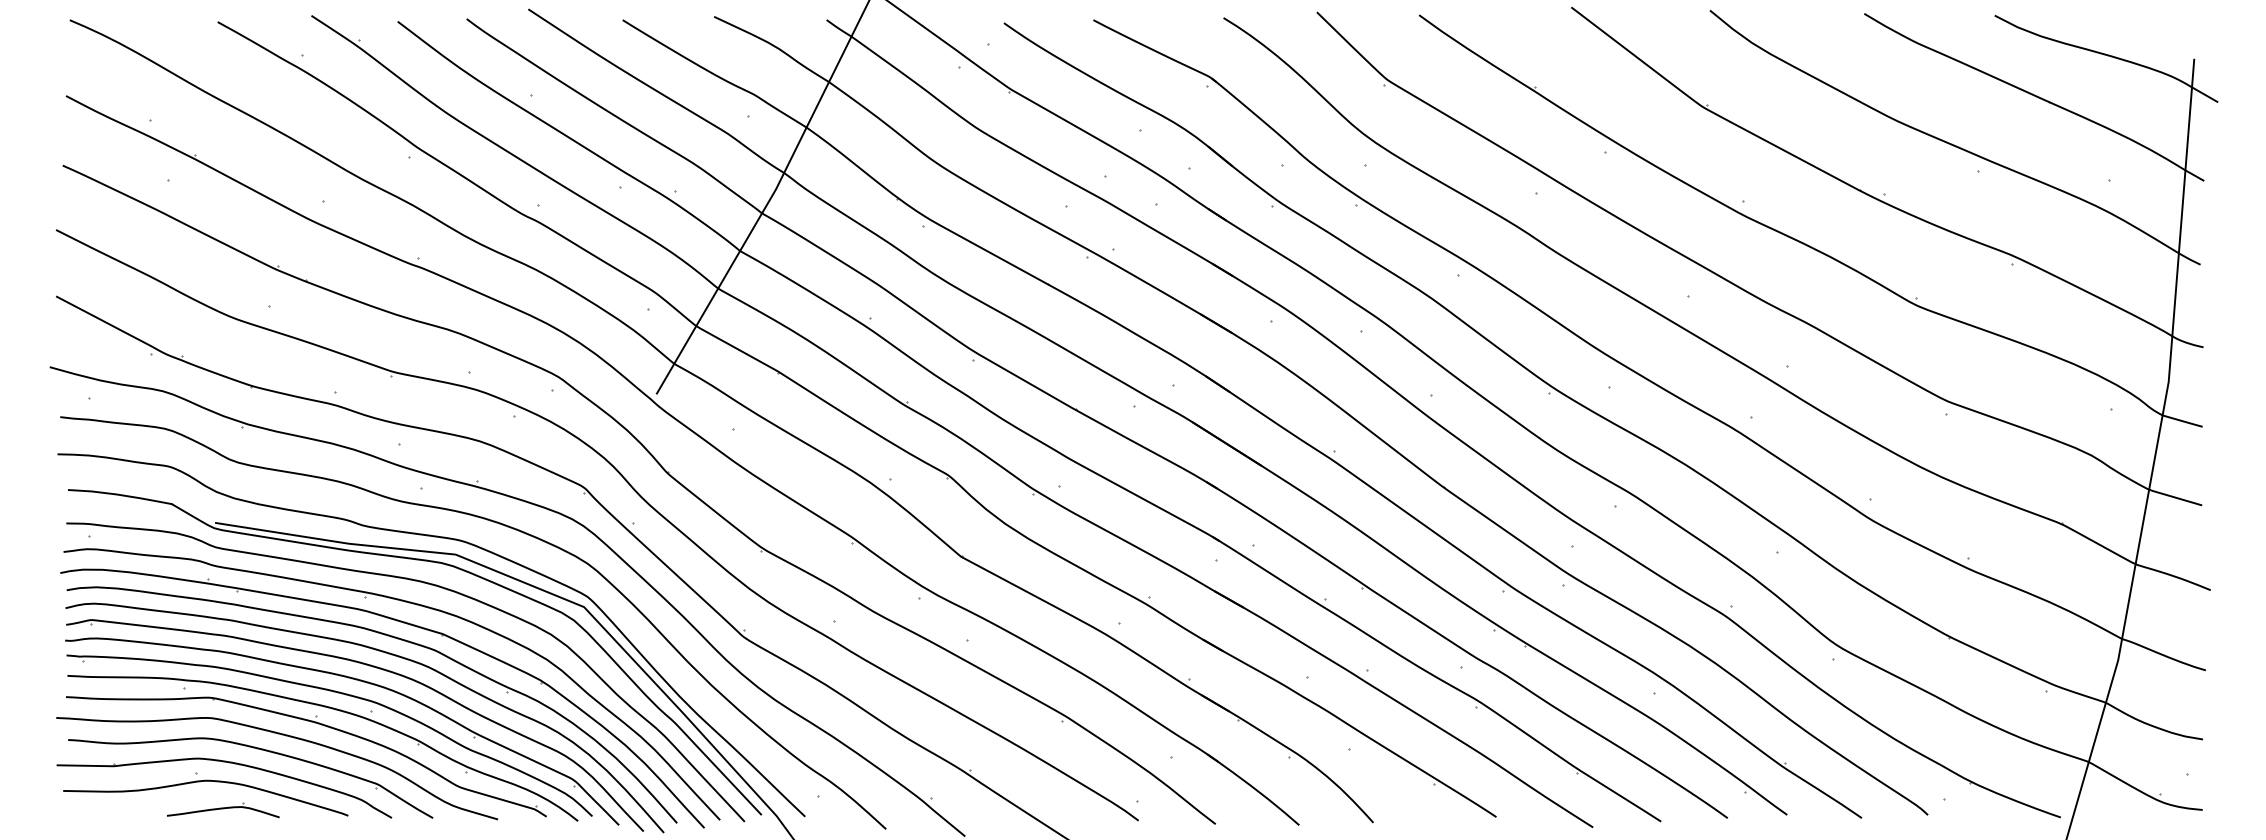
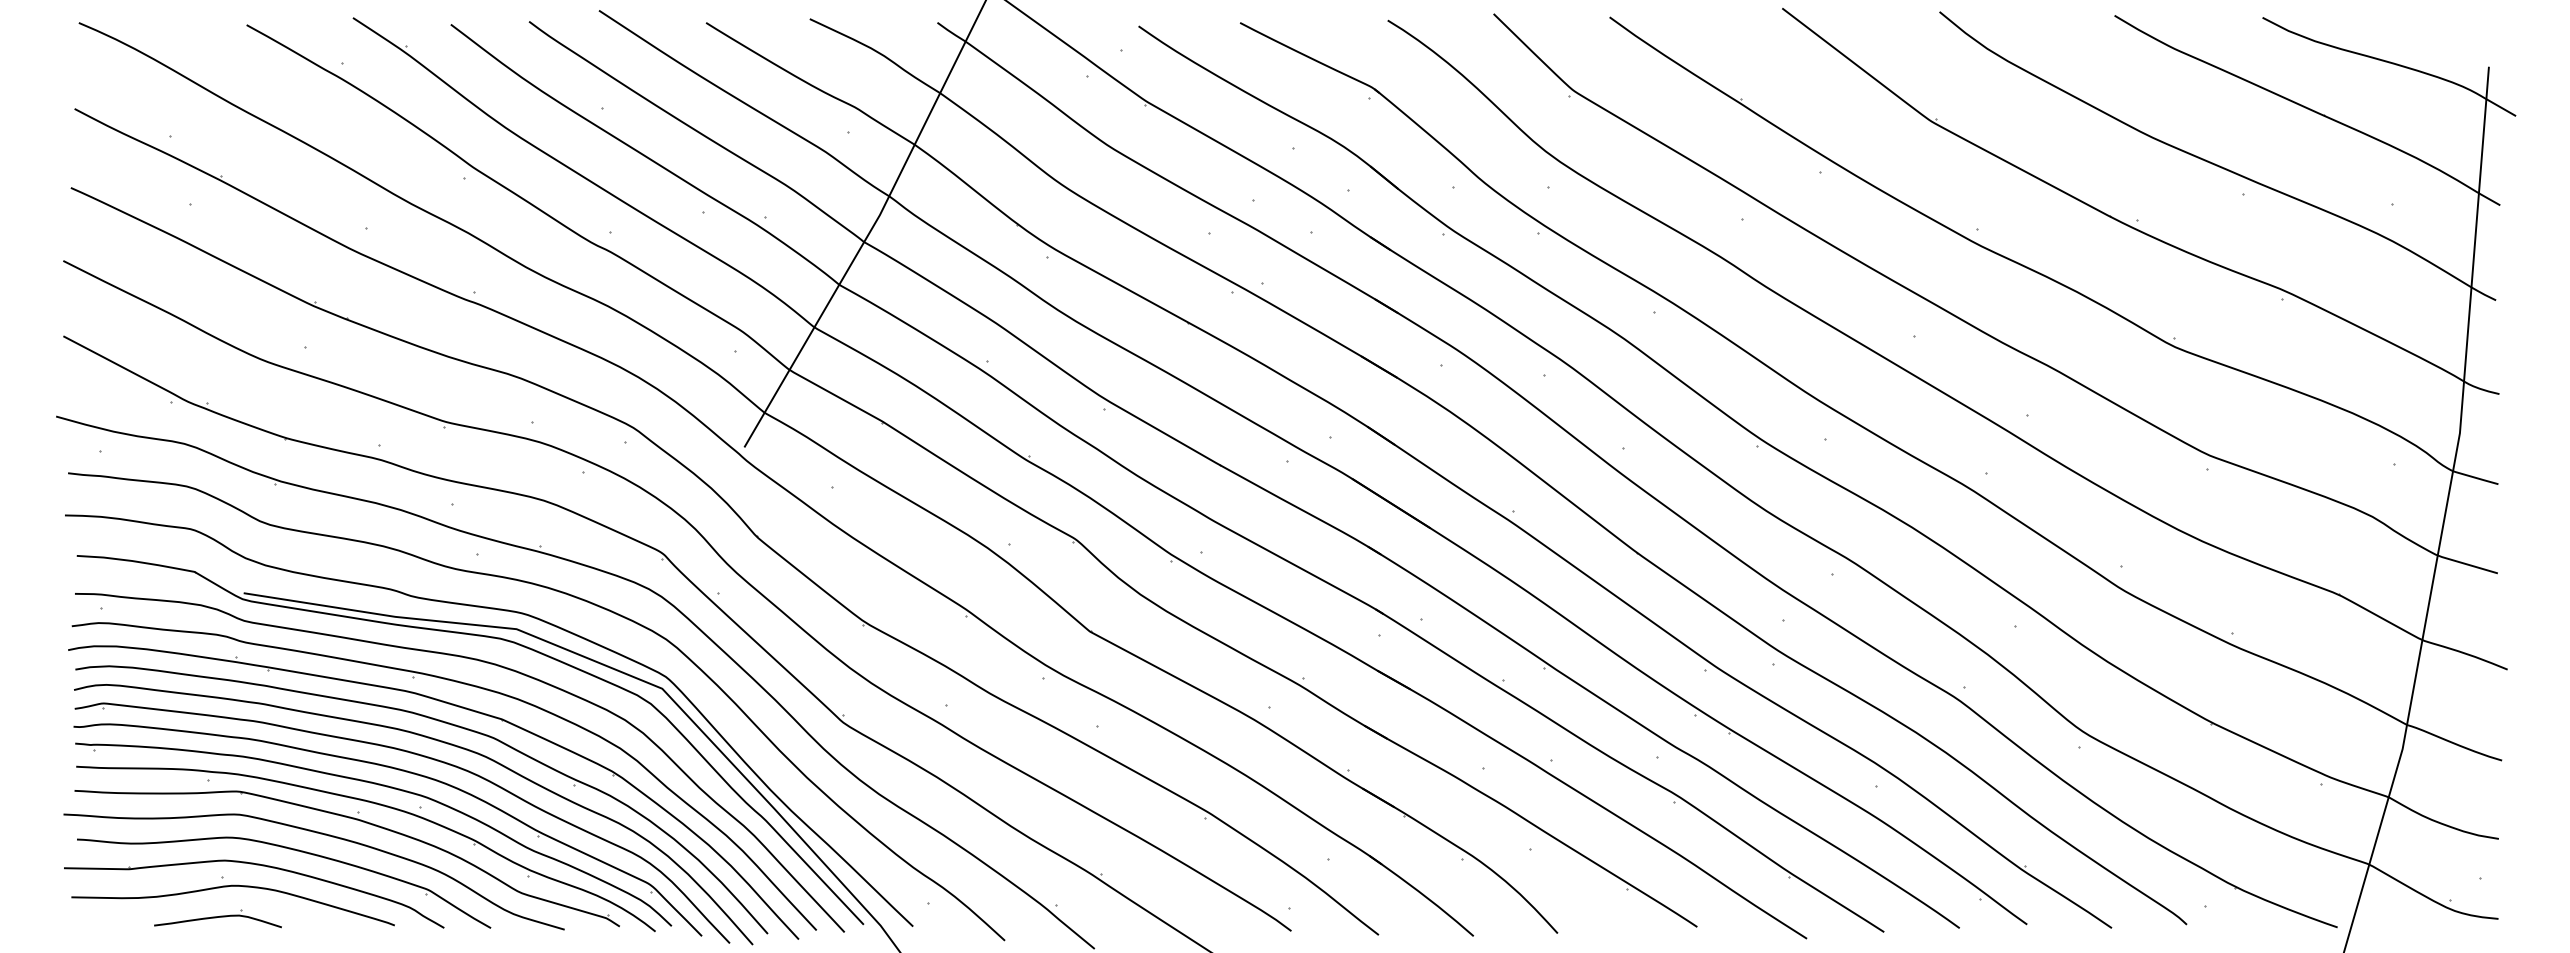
part: (222, 809) -> (217, 918), moved

